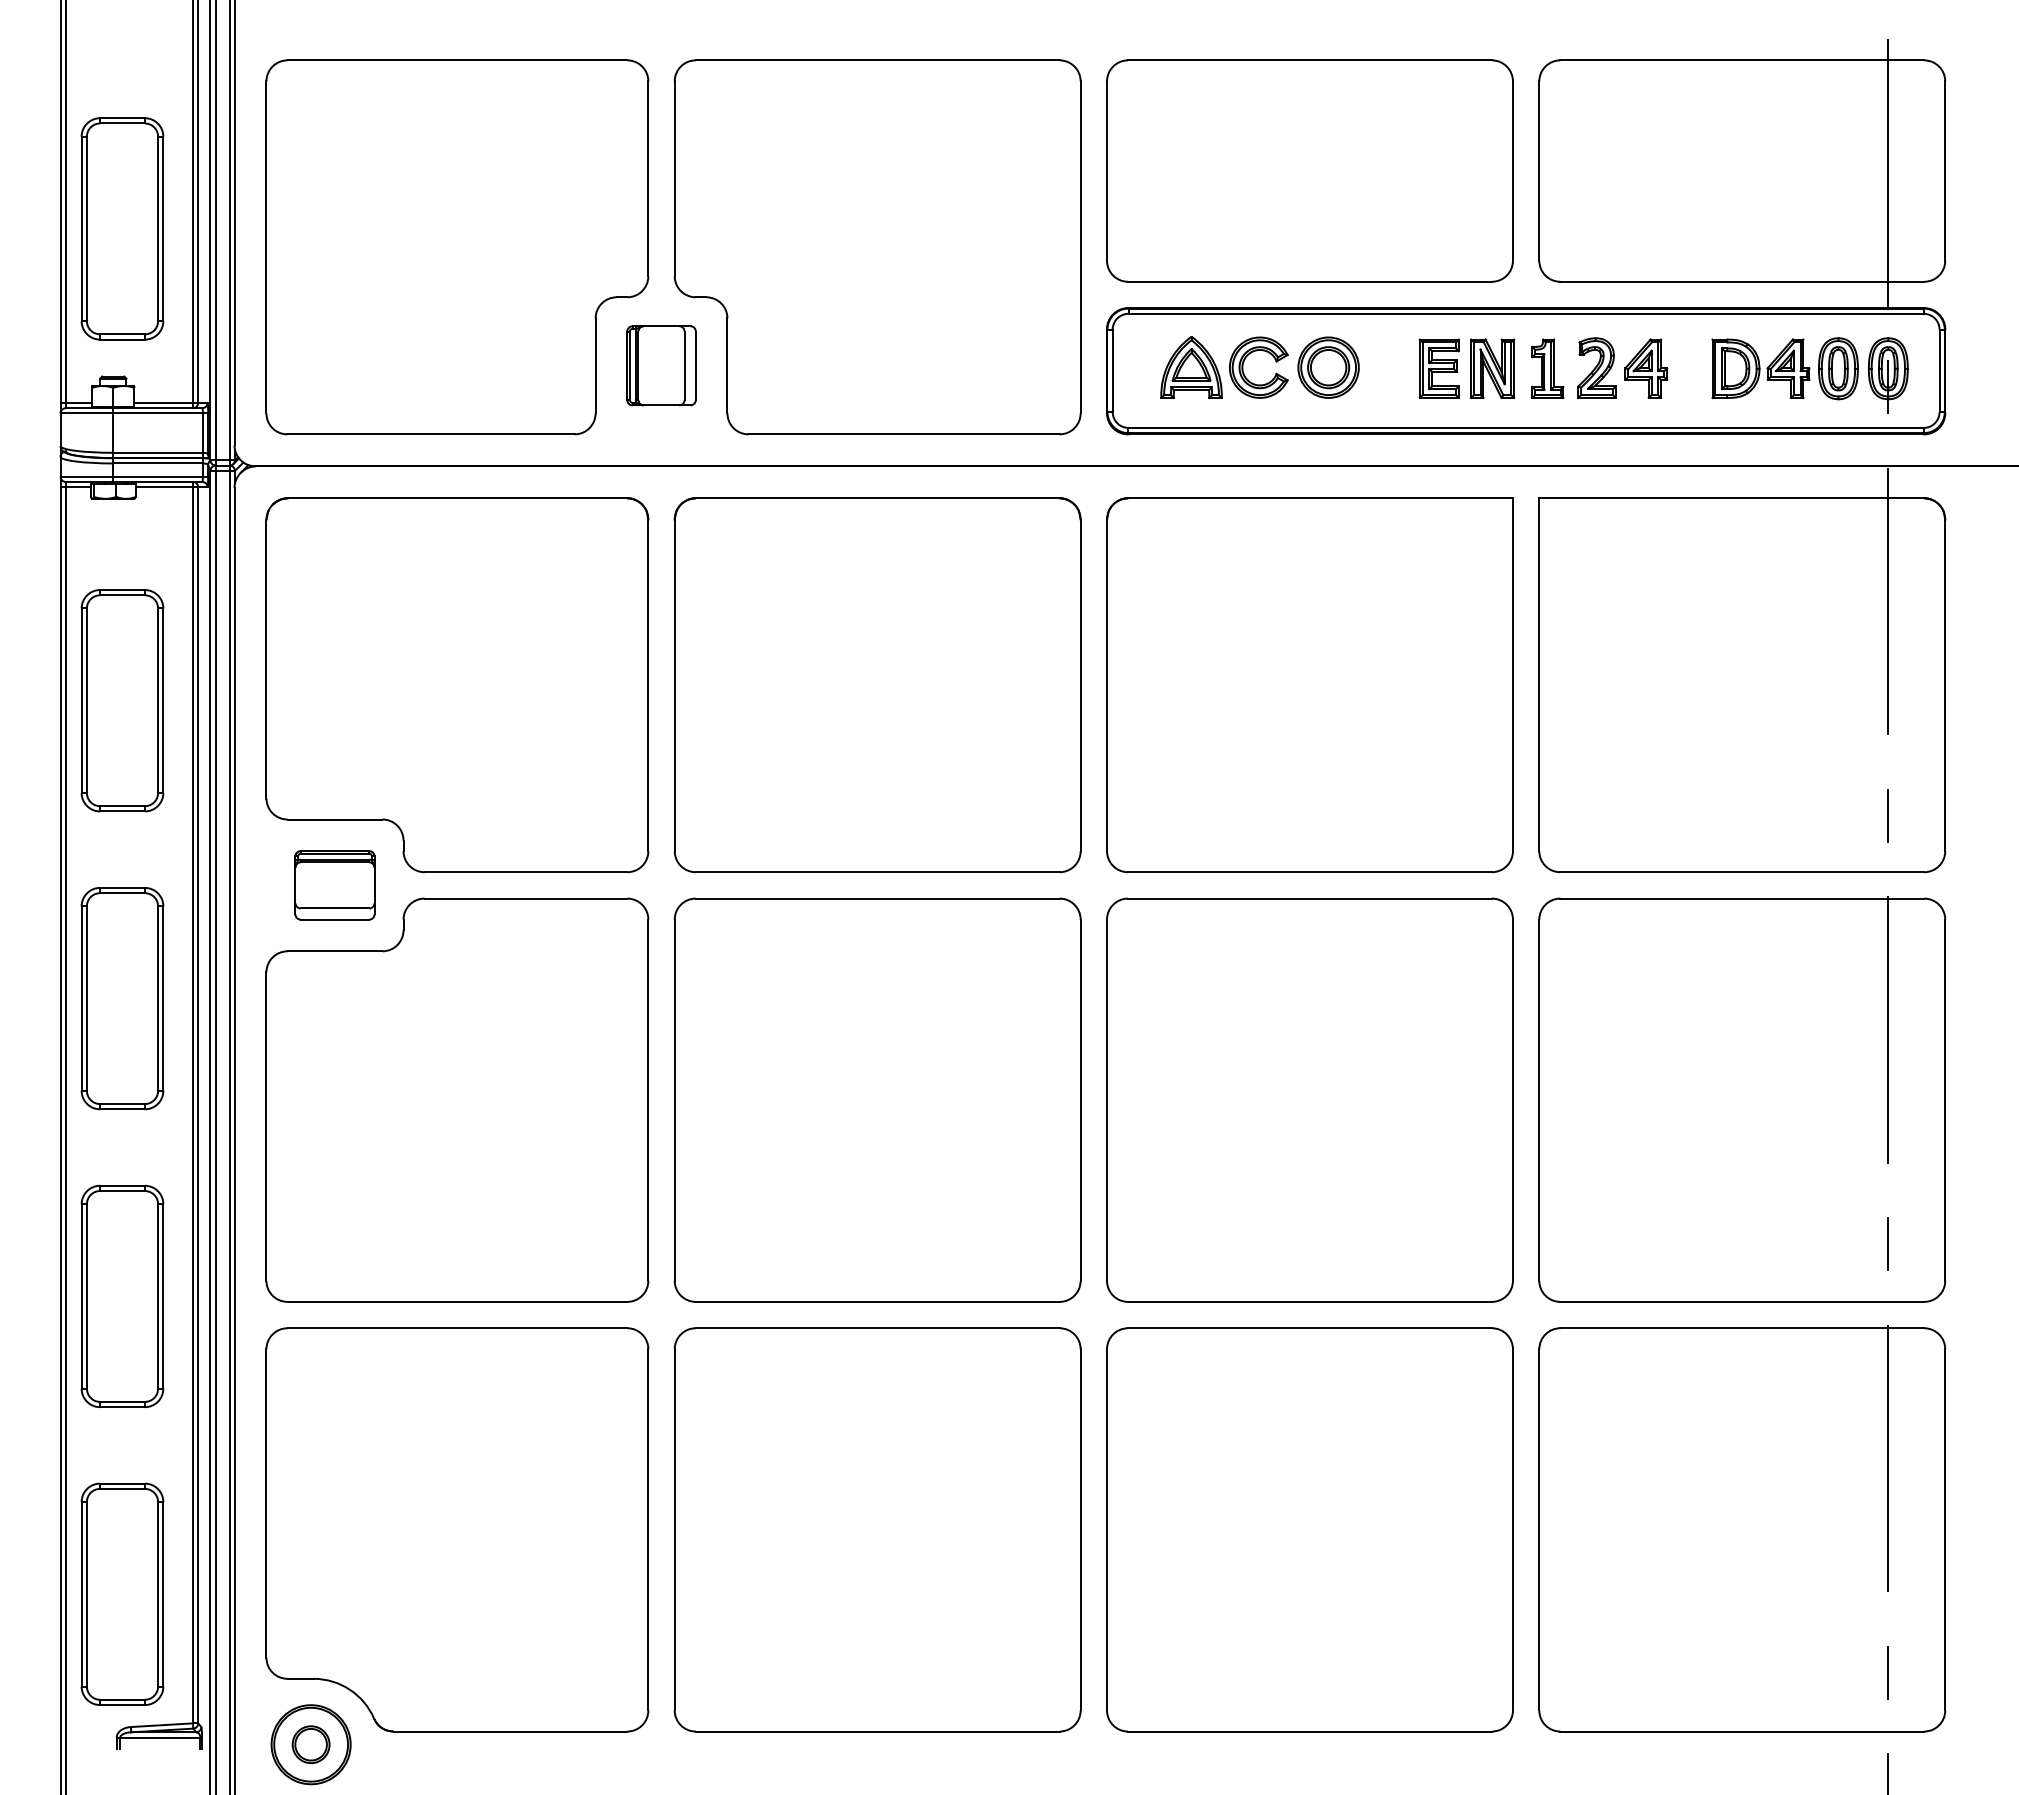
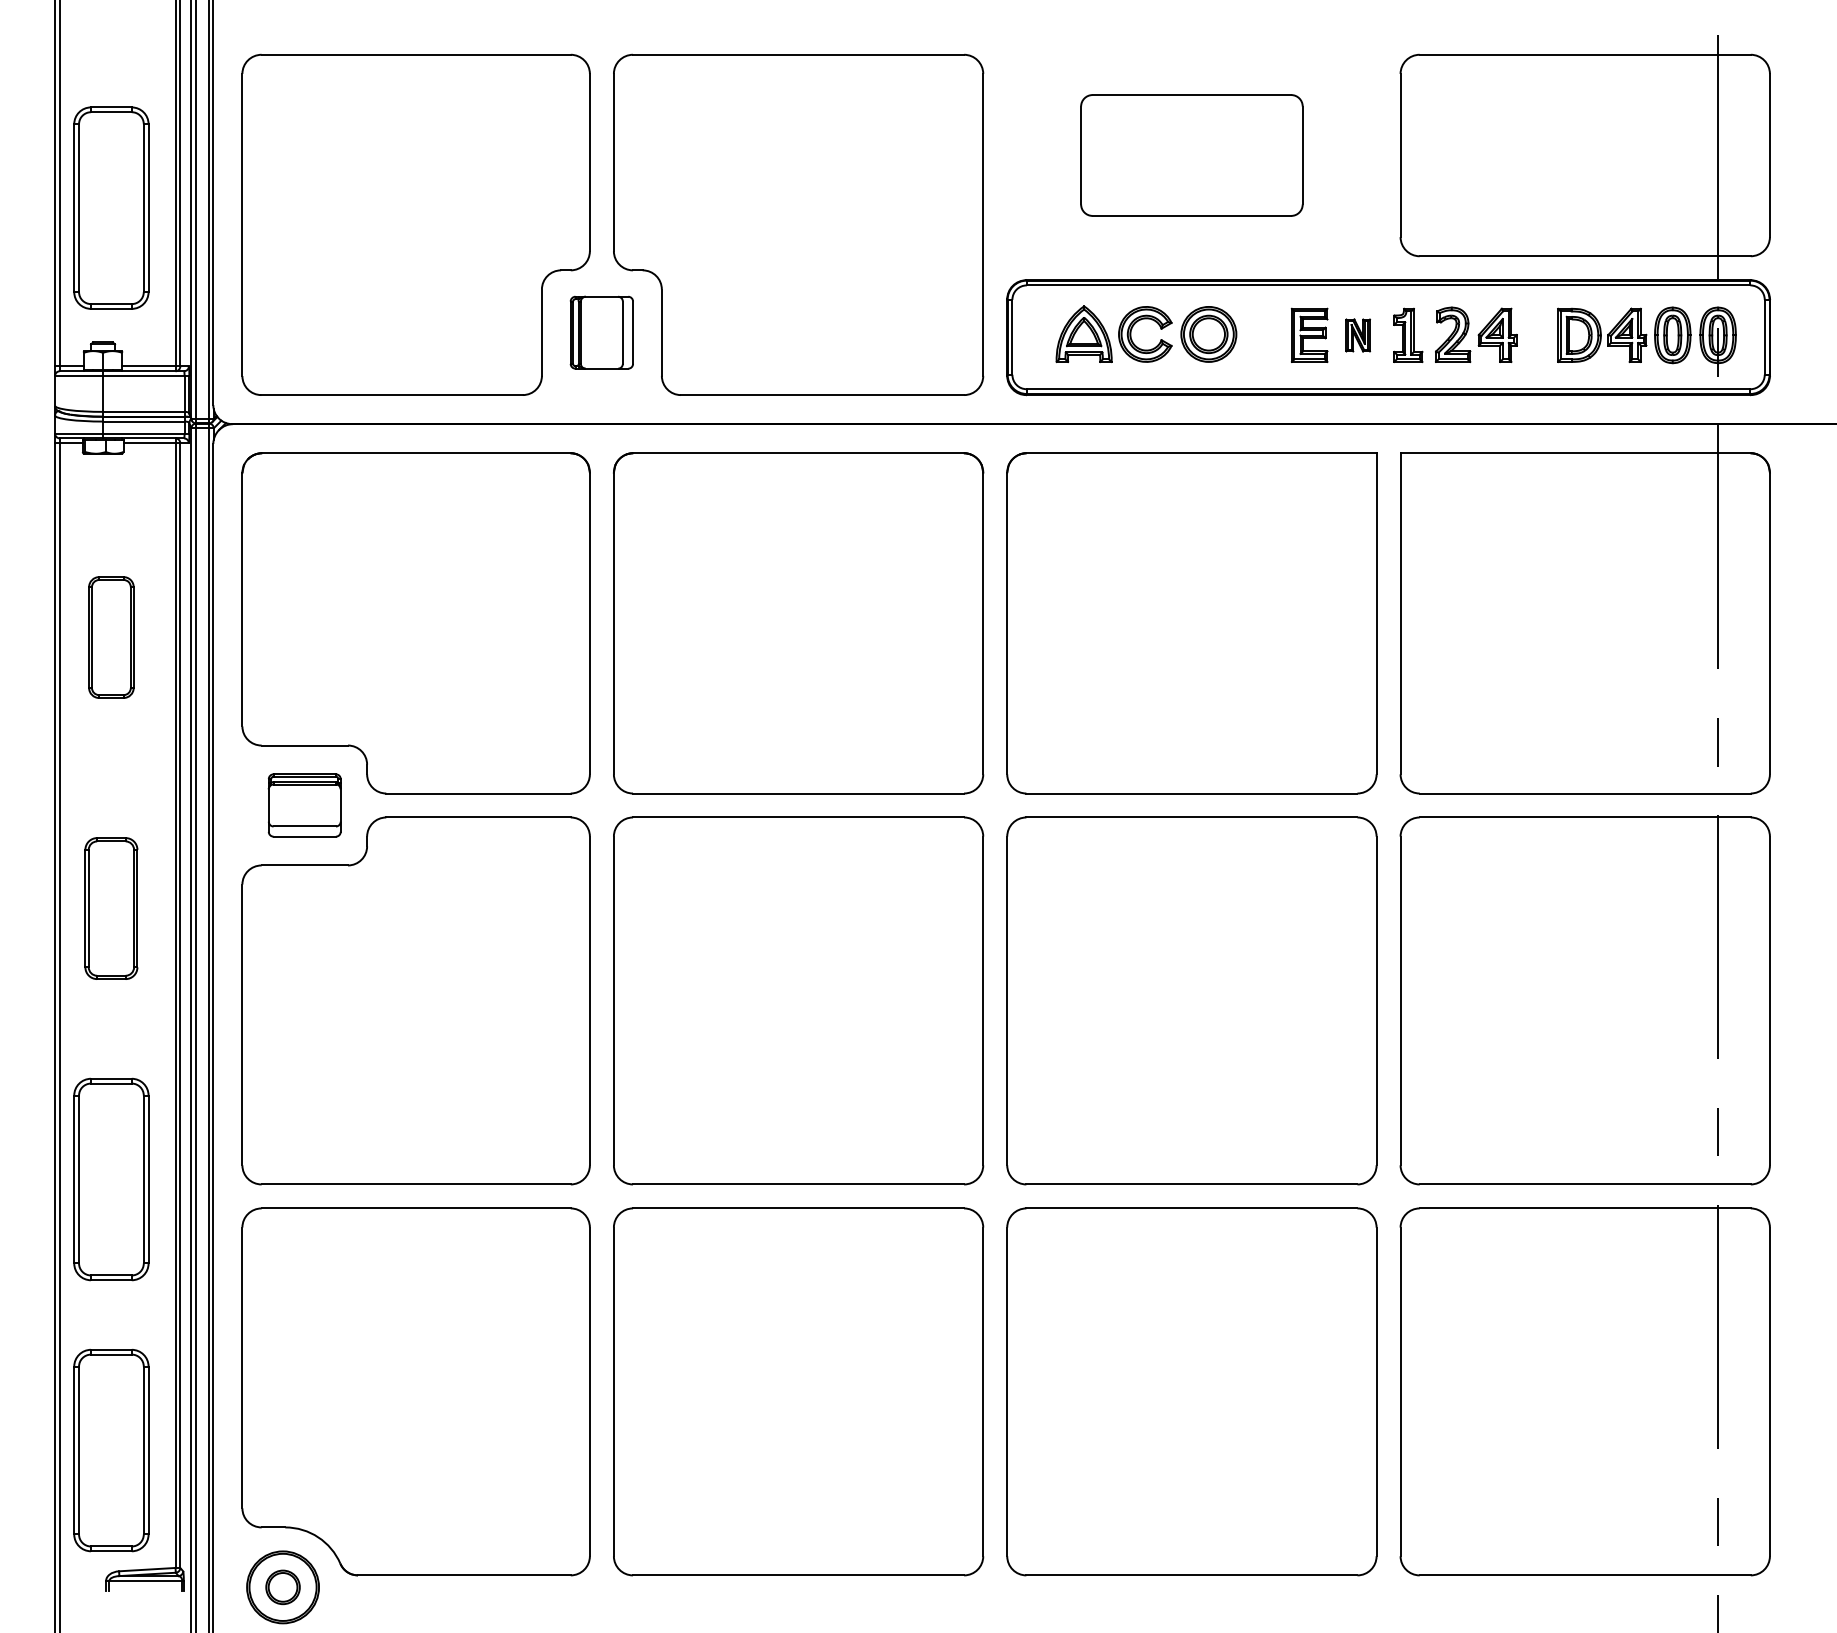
part: (1309, 170) -> (1191, 155), size x0.6
part: (1492, 368) -> (1357, 335), size x0.6
part: (122, 700) -> (111, 637), size x0.6
part: (122, 998) -> (111, 908), size x0.7

